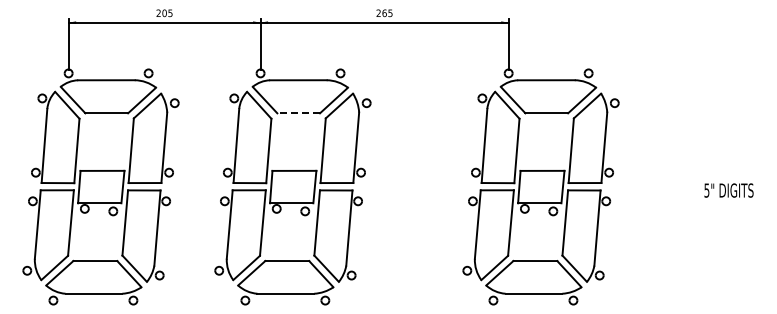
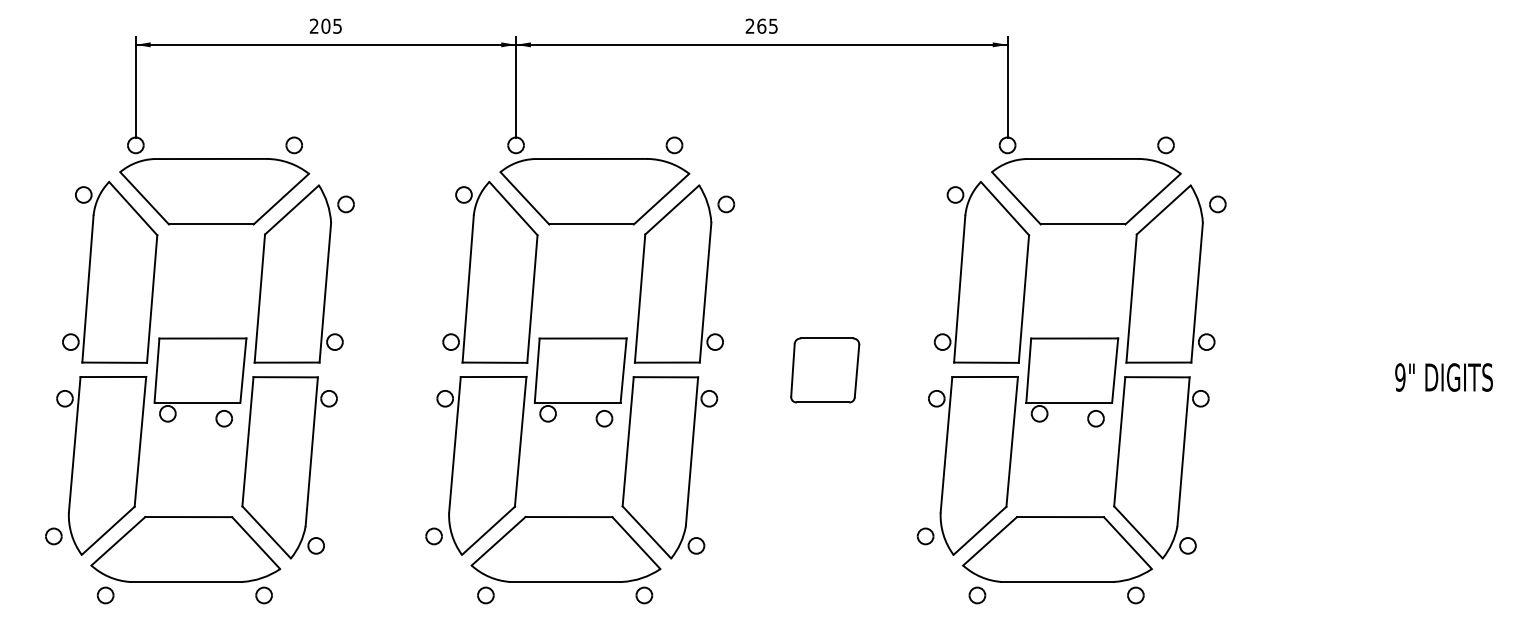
line: (298, 113) -> (591, 224), dashed -> solid
part: (416, 186) -> (824, 369), added
text: (706, 190) -> (1399, 377), 5" -> 9"

